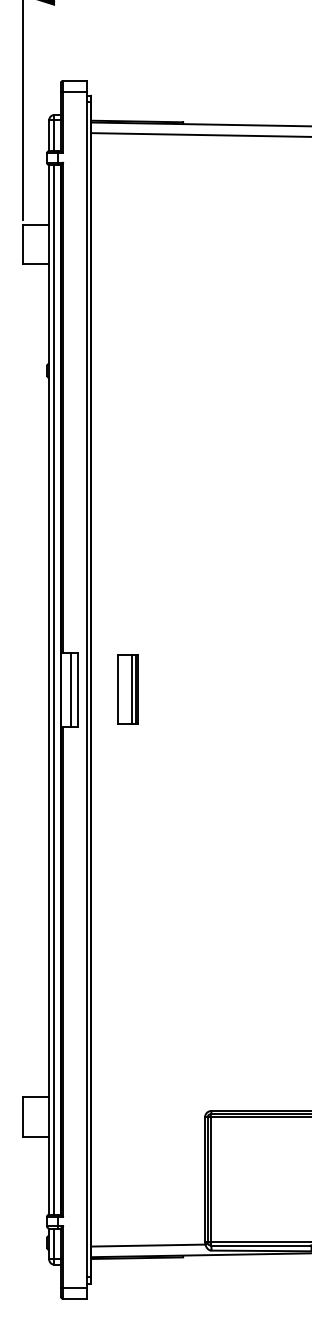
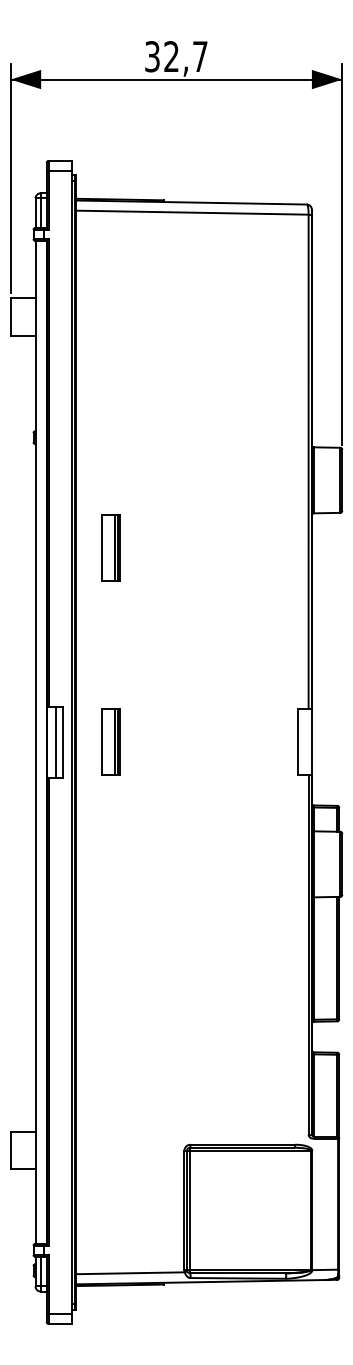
part: (127, 485) -> (110, 547), added
line: (54, 689) -> (40, 742), removed

